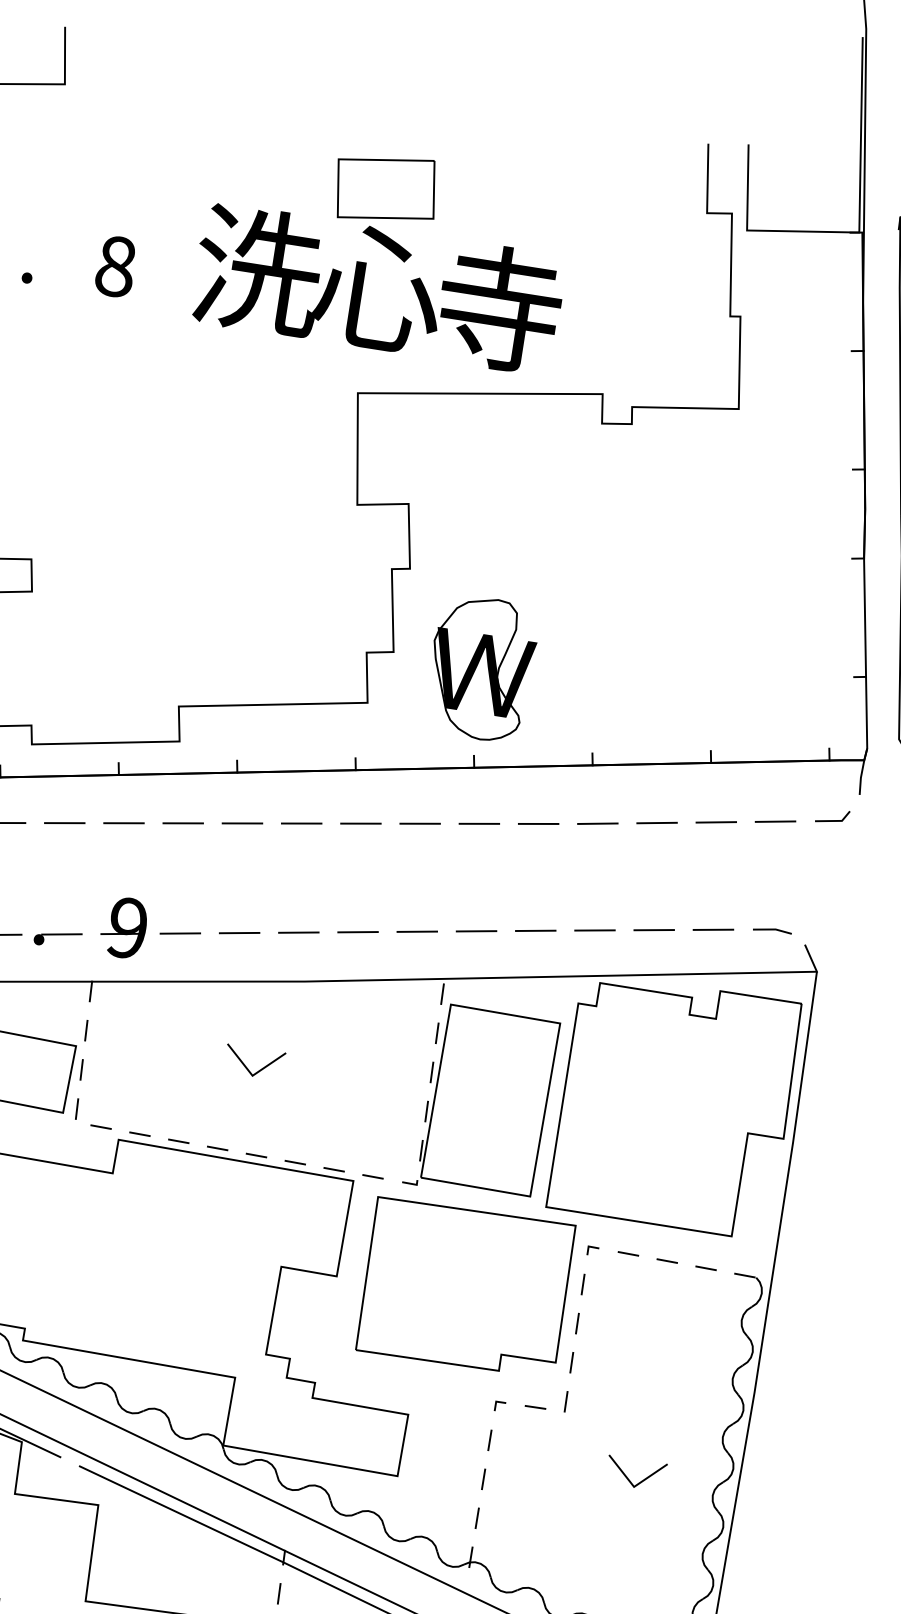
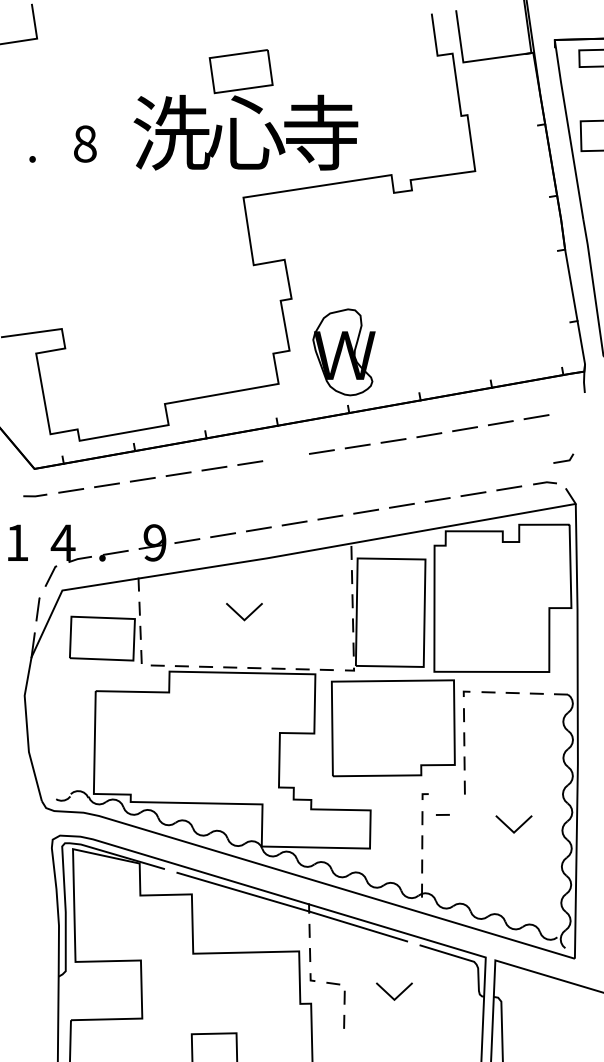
line: (832, 819) -> (563, 460), moved
line: (361, 823) -> (286, 457), removed
line: (534, 1406) -> (442, 814), moved

